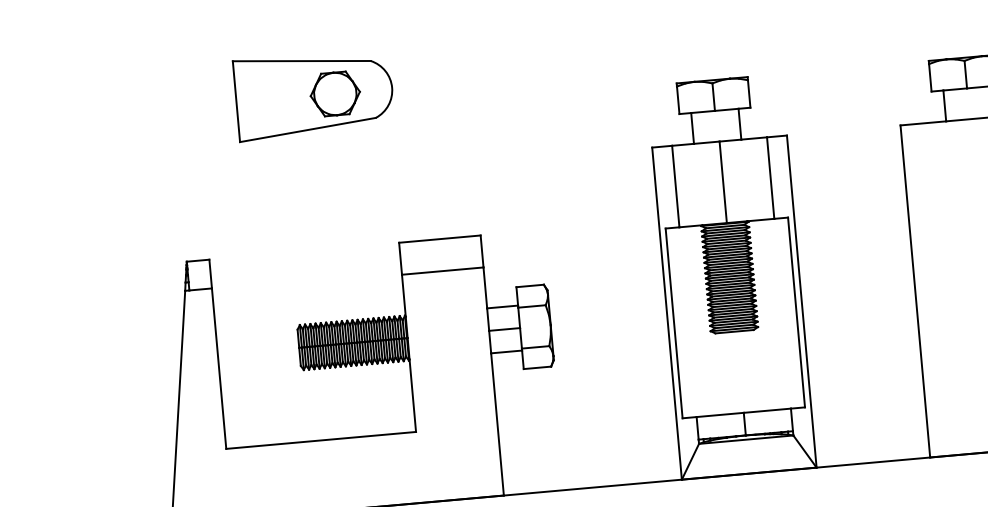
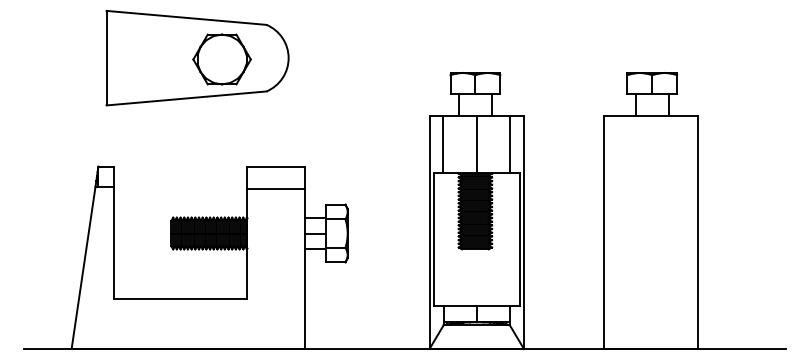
part: (314, 95) -> (197, 58), size x1.67

